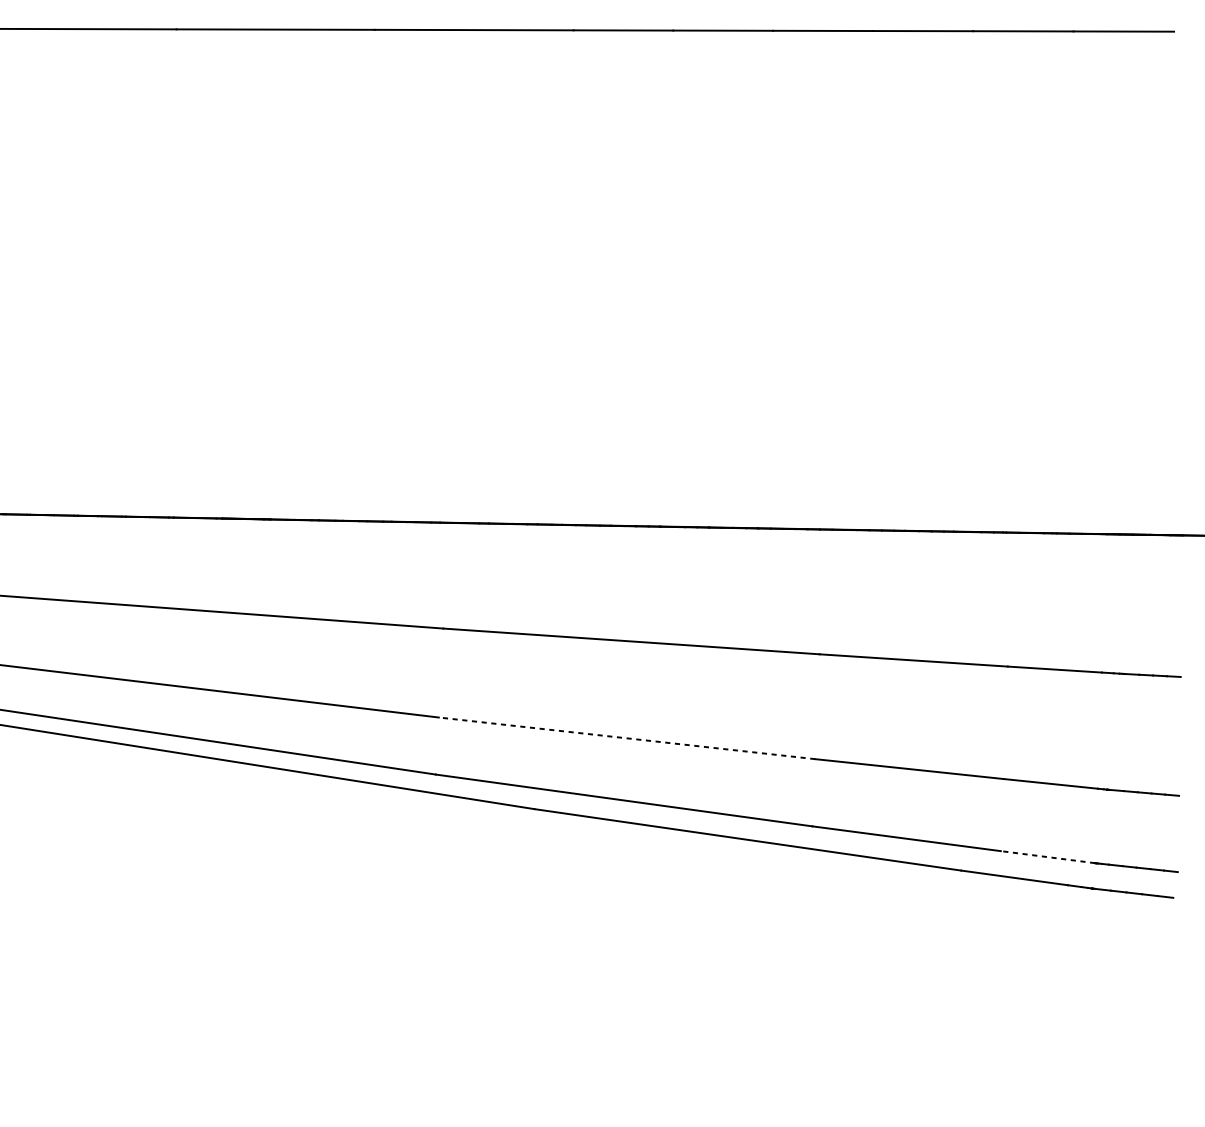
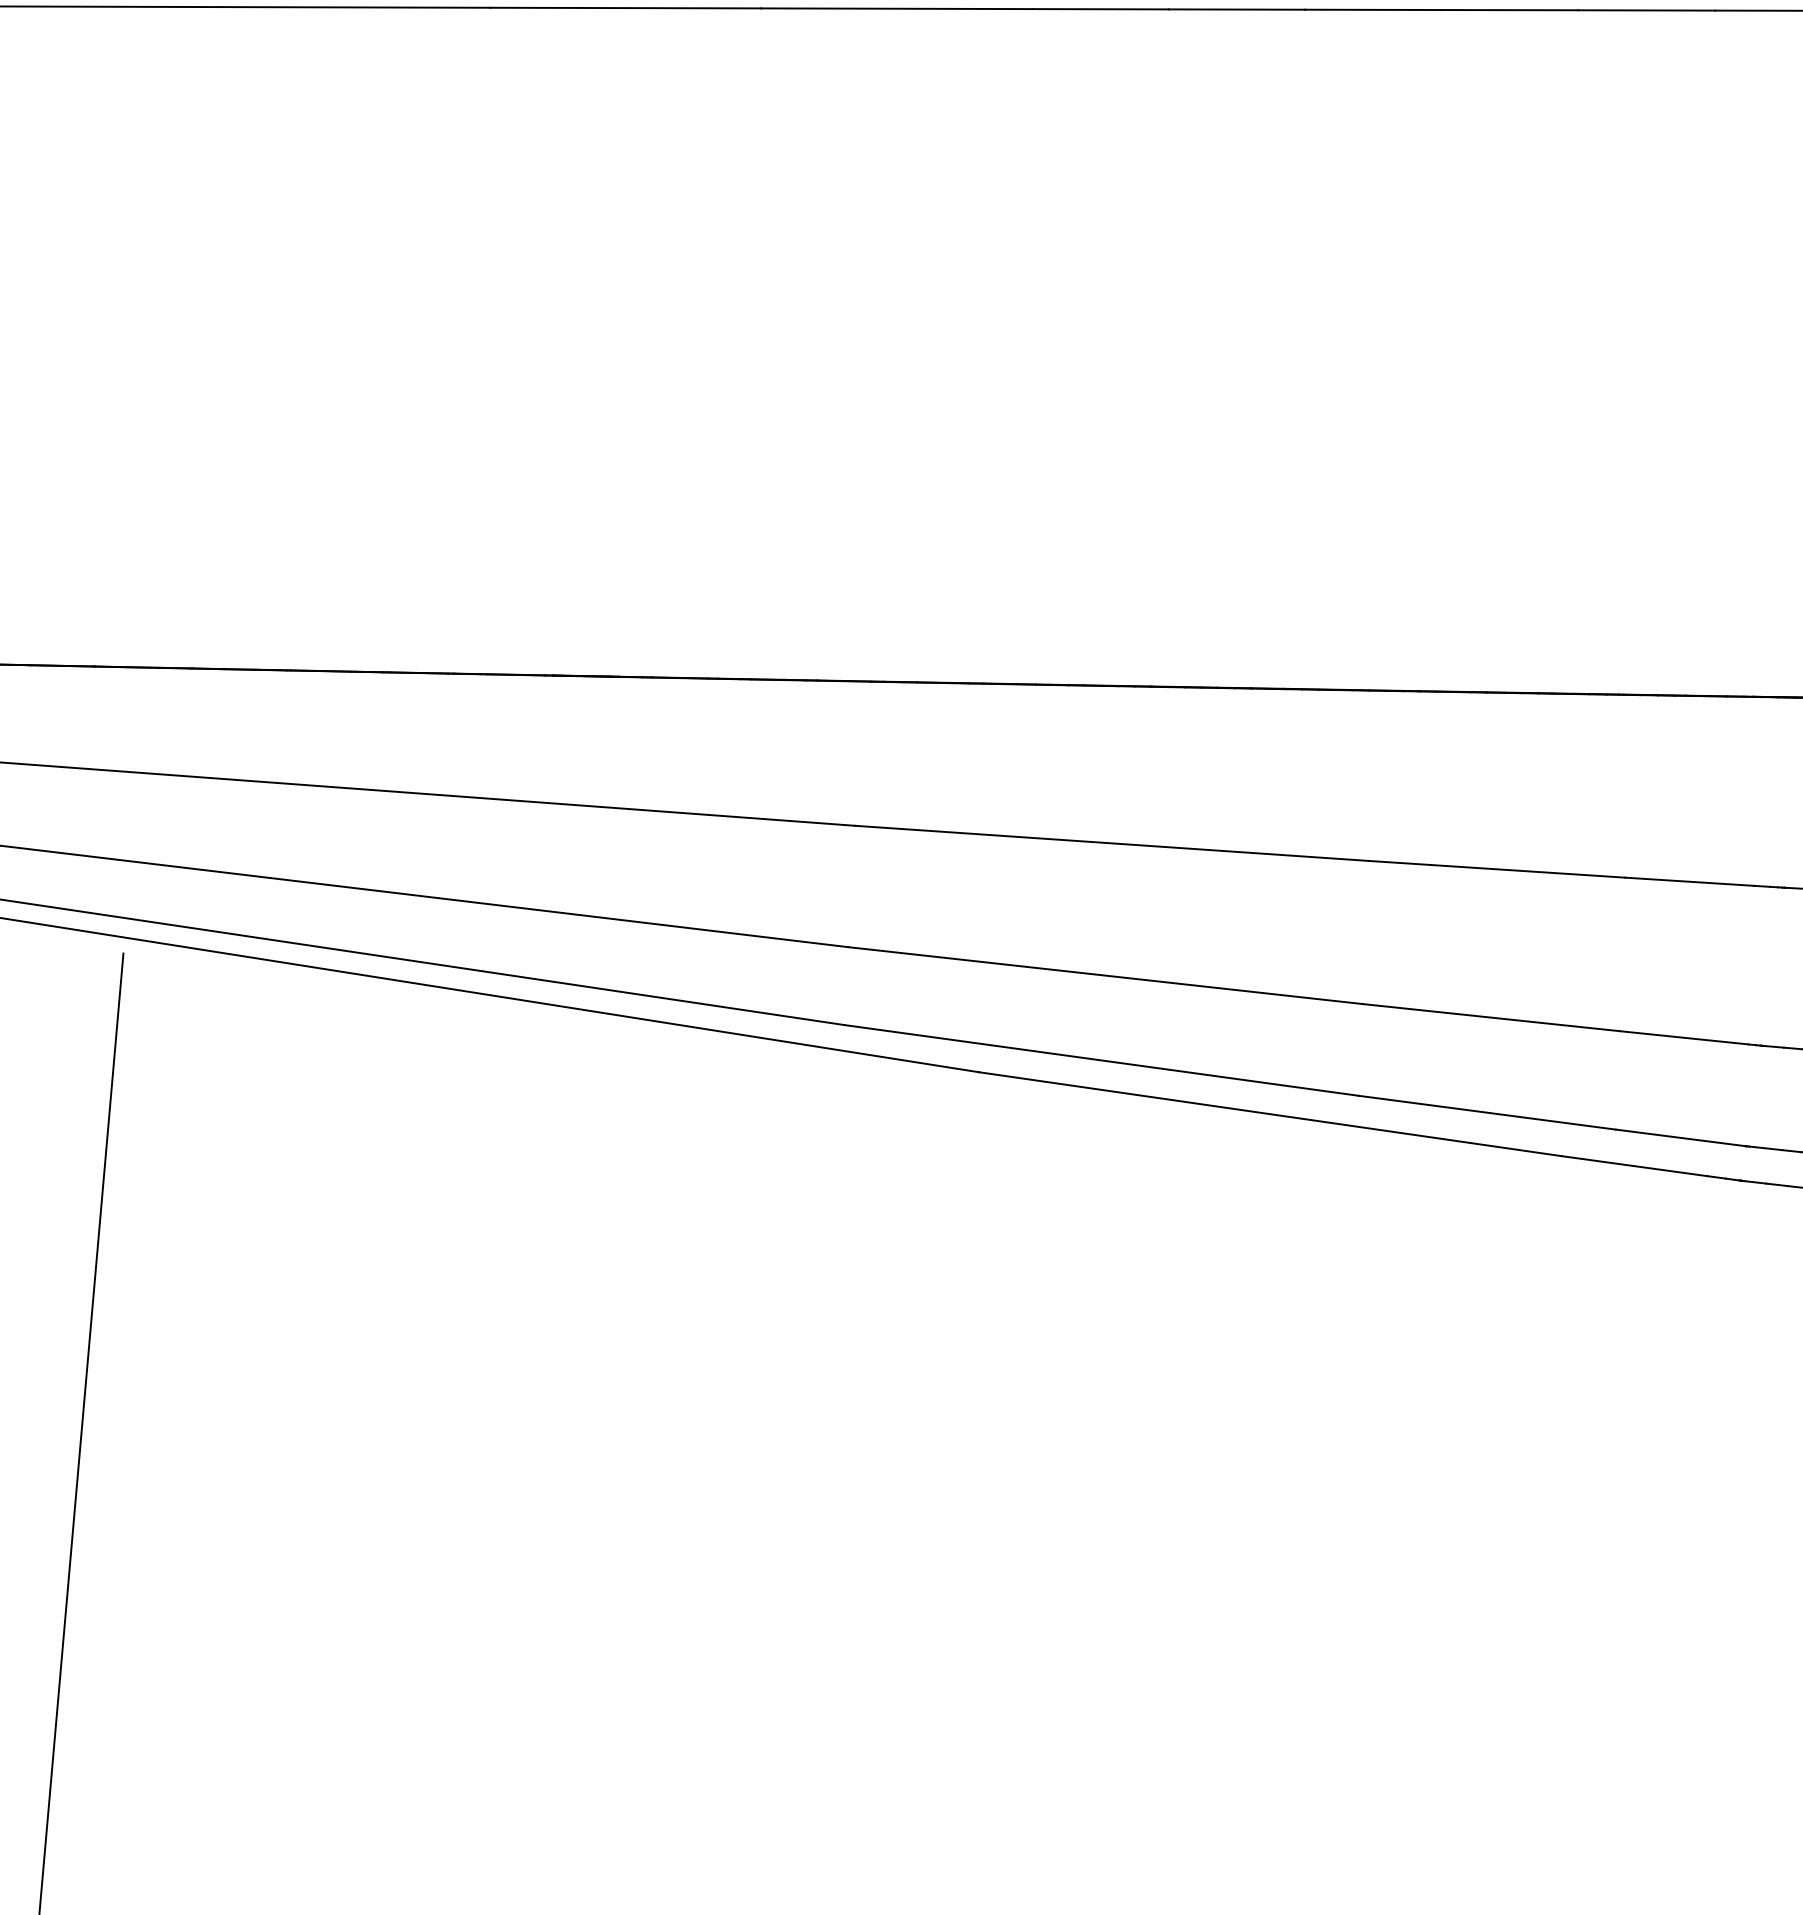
line: (626, 738) -> (1105, 975), dashed -> solid
line: (1048, 856) -> (1680, 1137), dashed -> solid

